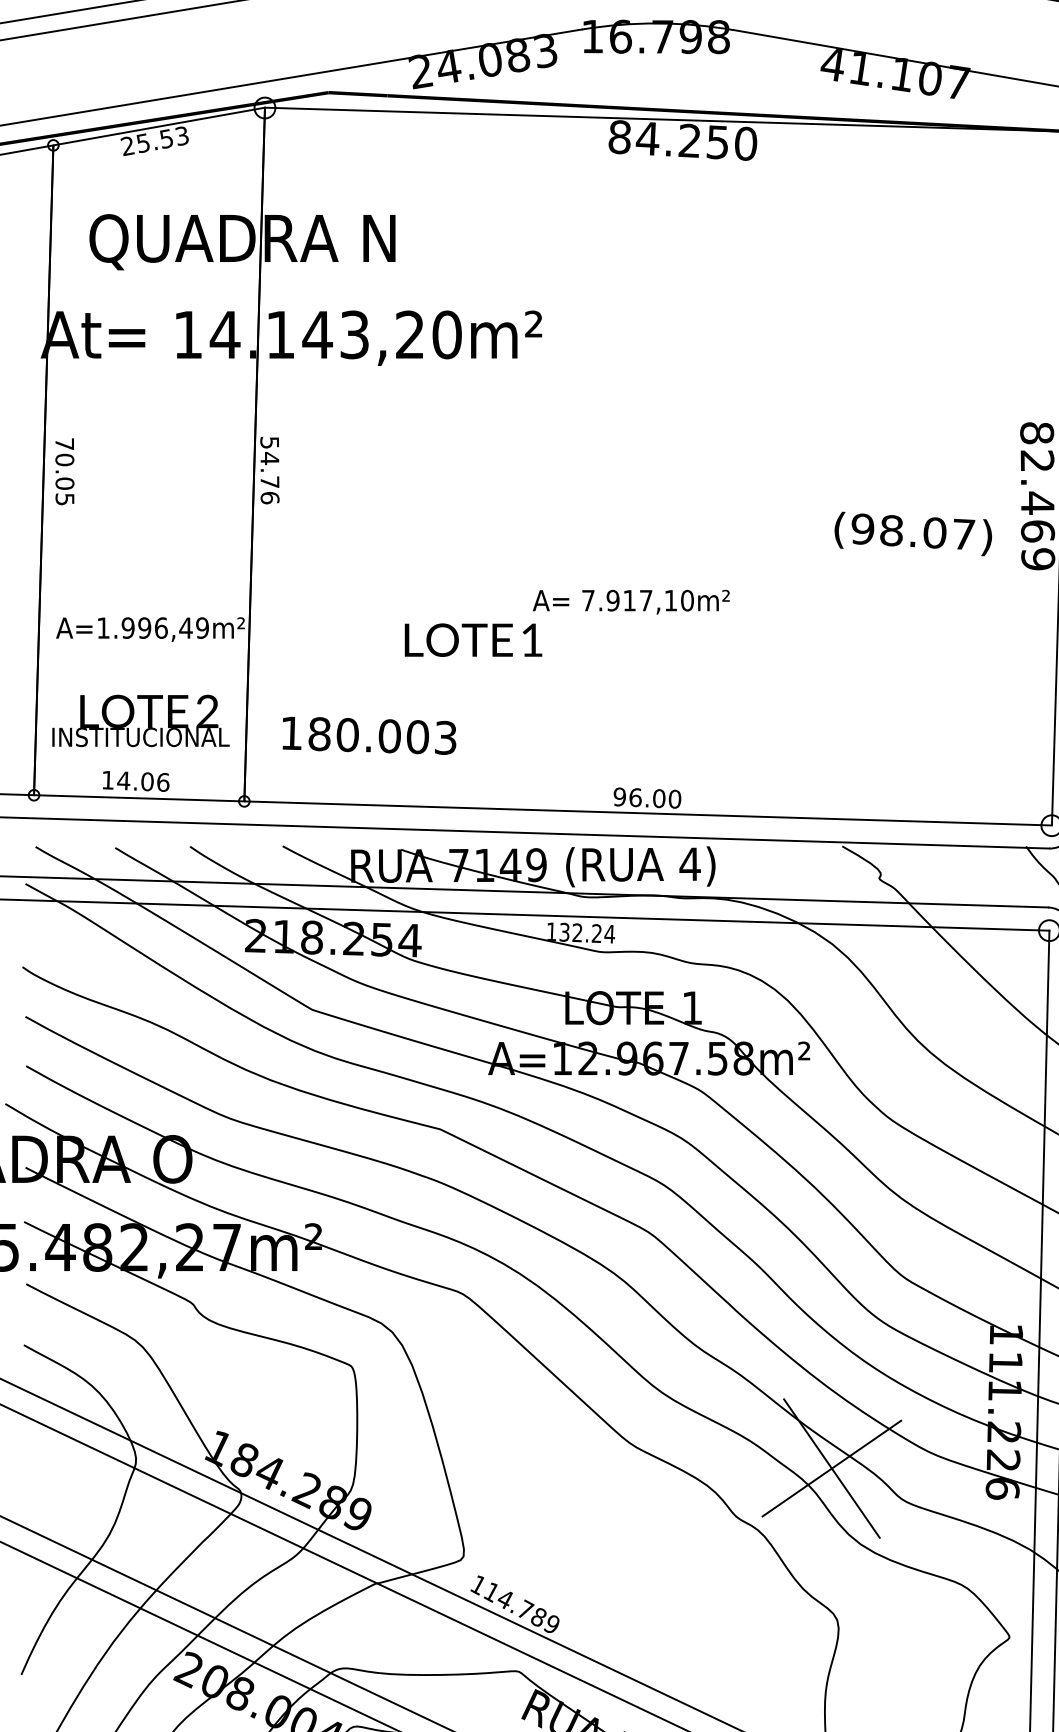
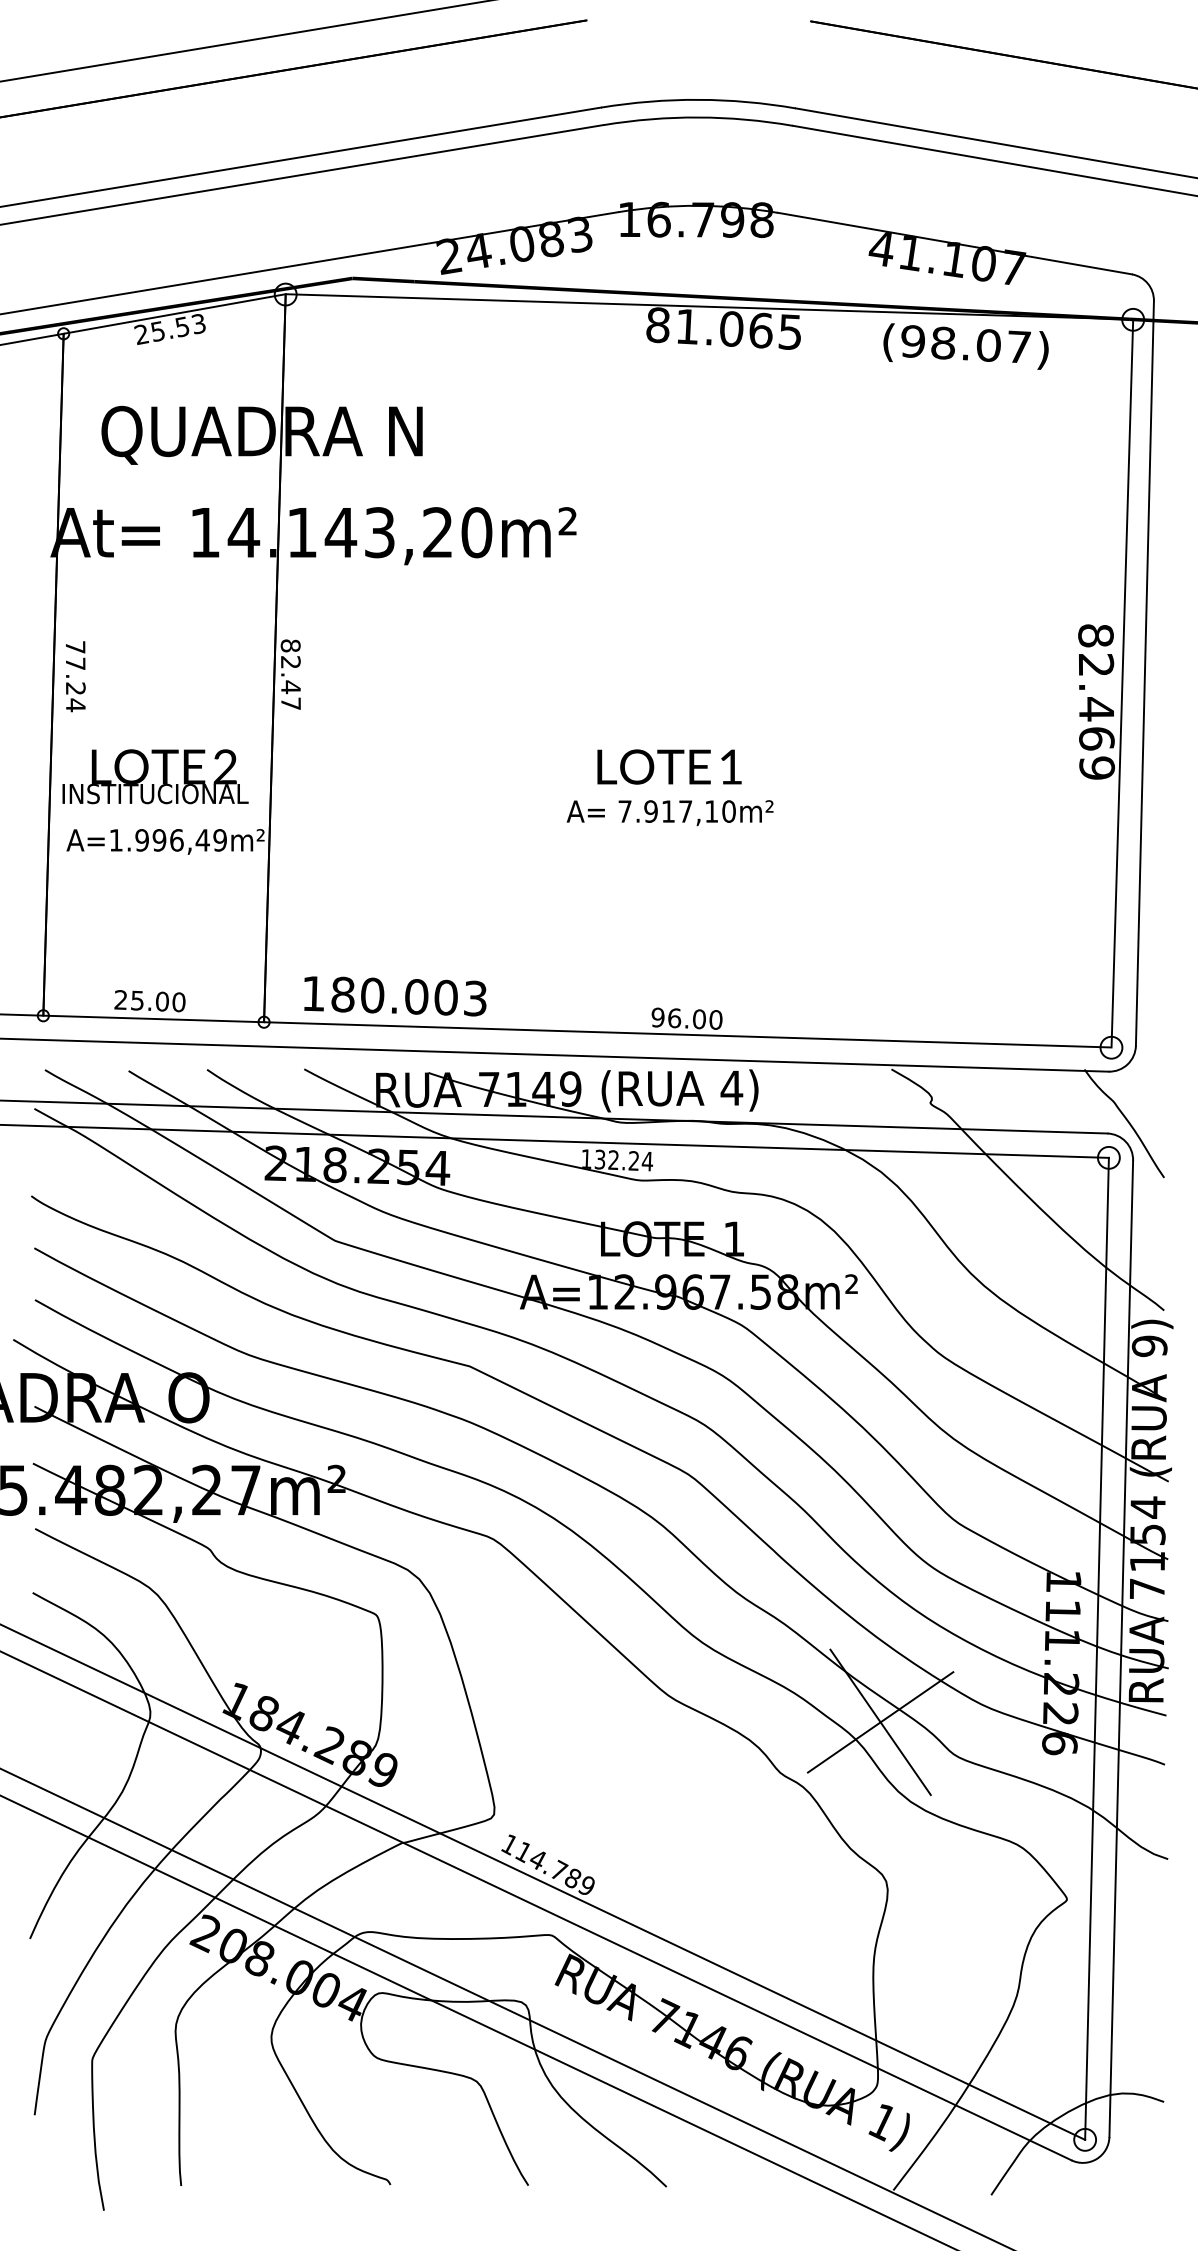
text: (696, 141) -> (738, 329), 84.250 -> 81.065
text: (269, 470) -> (290, 674), 54.76 -> 82.47
text: (64, 479) -> (75, 684), 70.05 -> 77.24
text: (912, 533) -> (965, 346), moved
text: (473, 639) -> (669, 766), moved
text: (140, 720) -> (155, 776), moved
text: (369, 735) -> (395, 996), moved
text: (135, 781) -> (149, 1001), 14.06 -> 25.00

